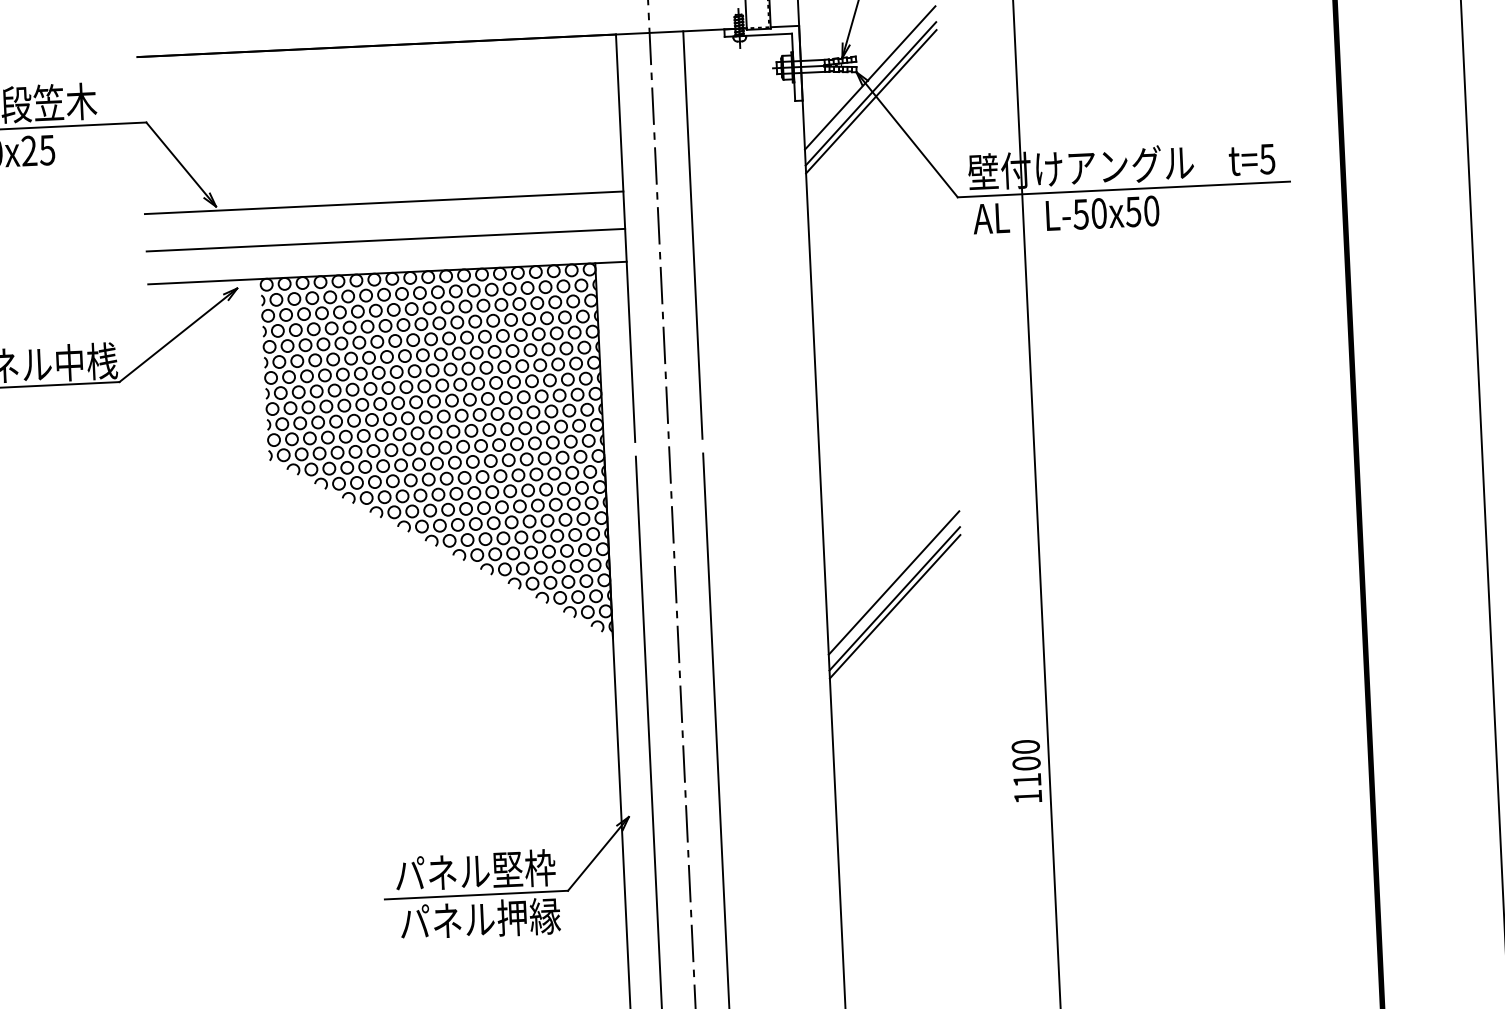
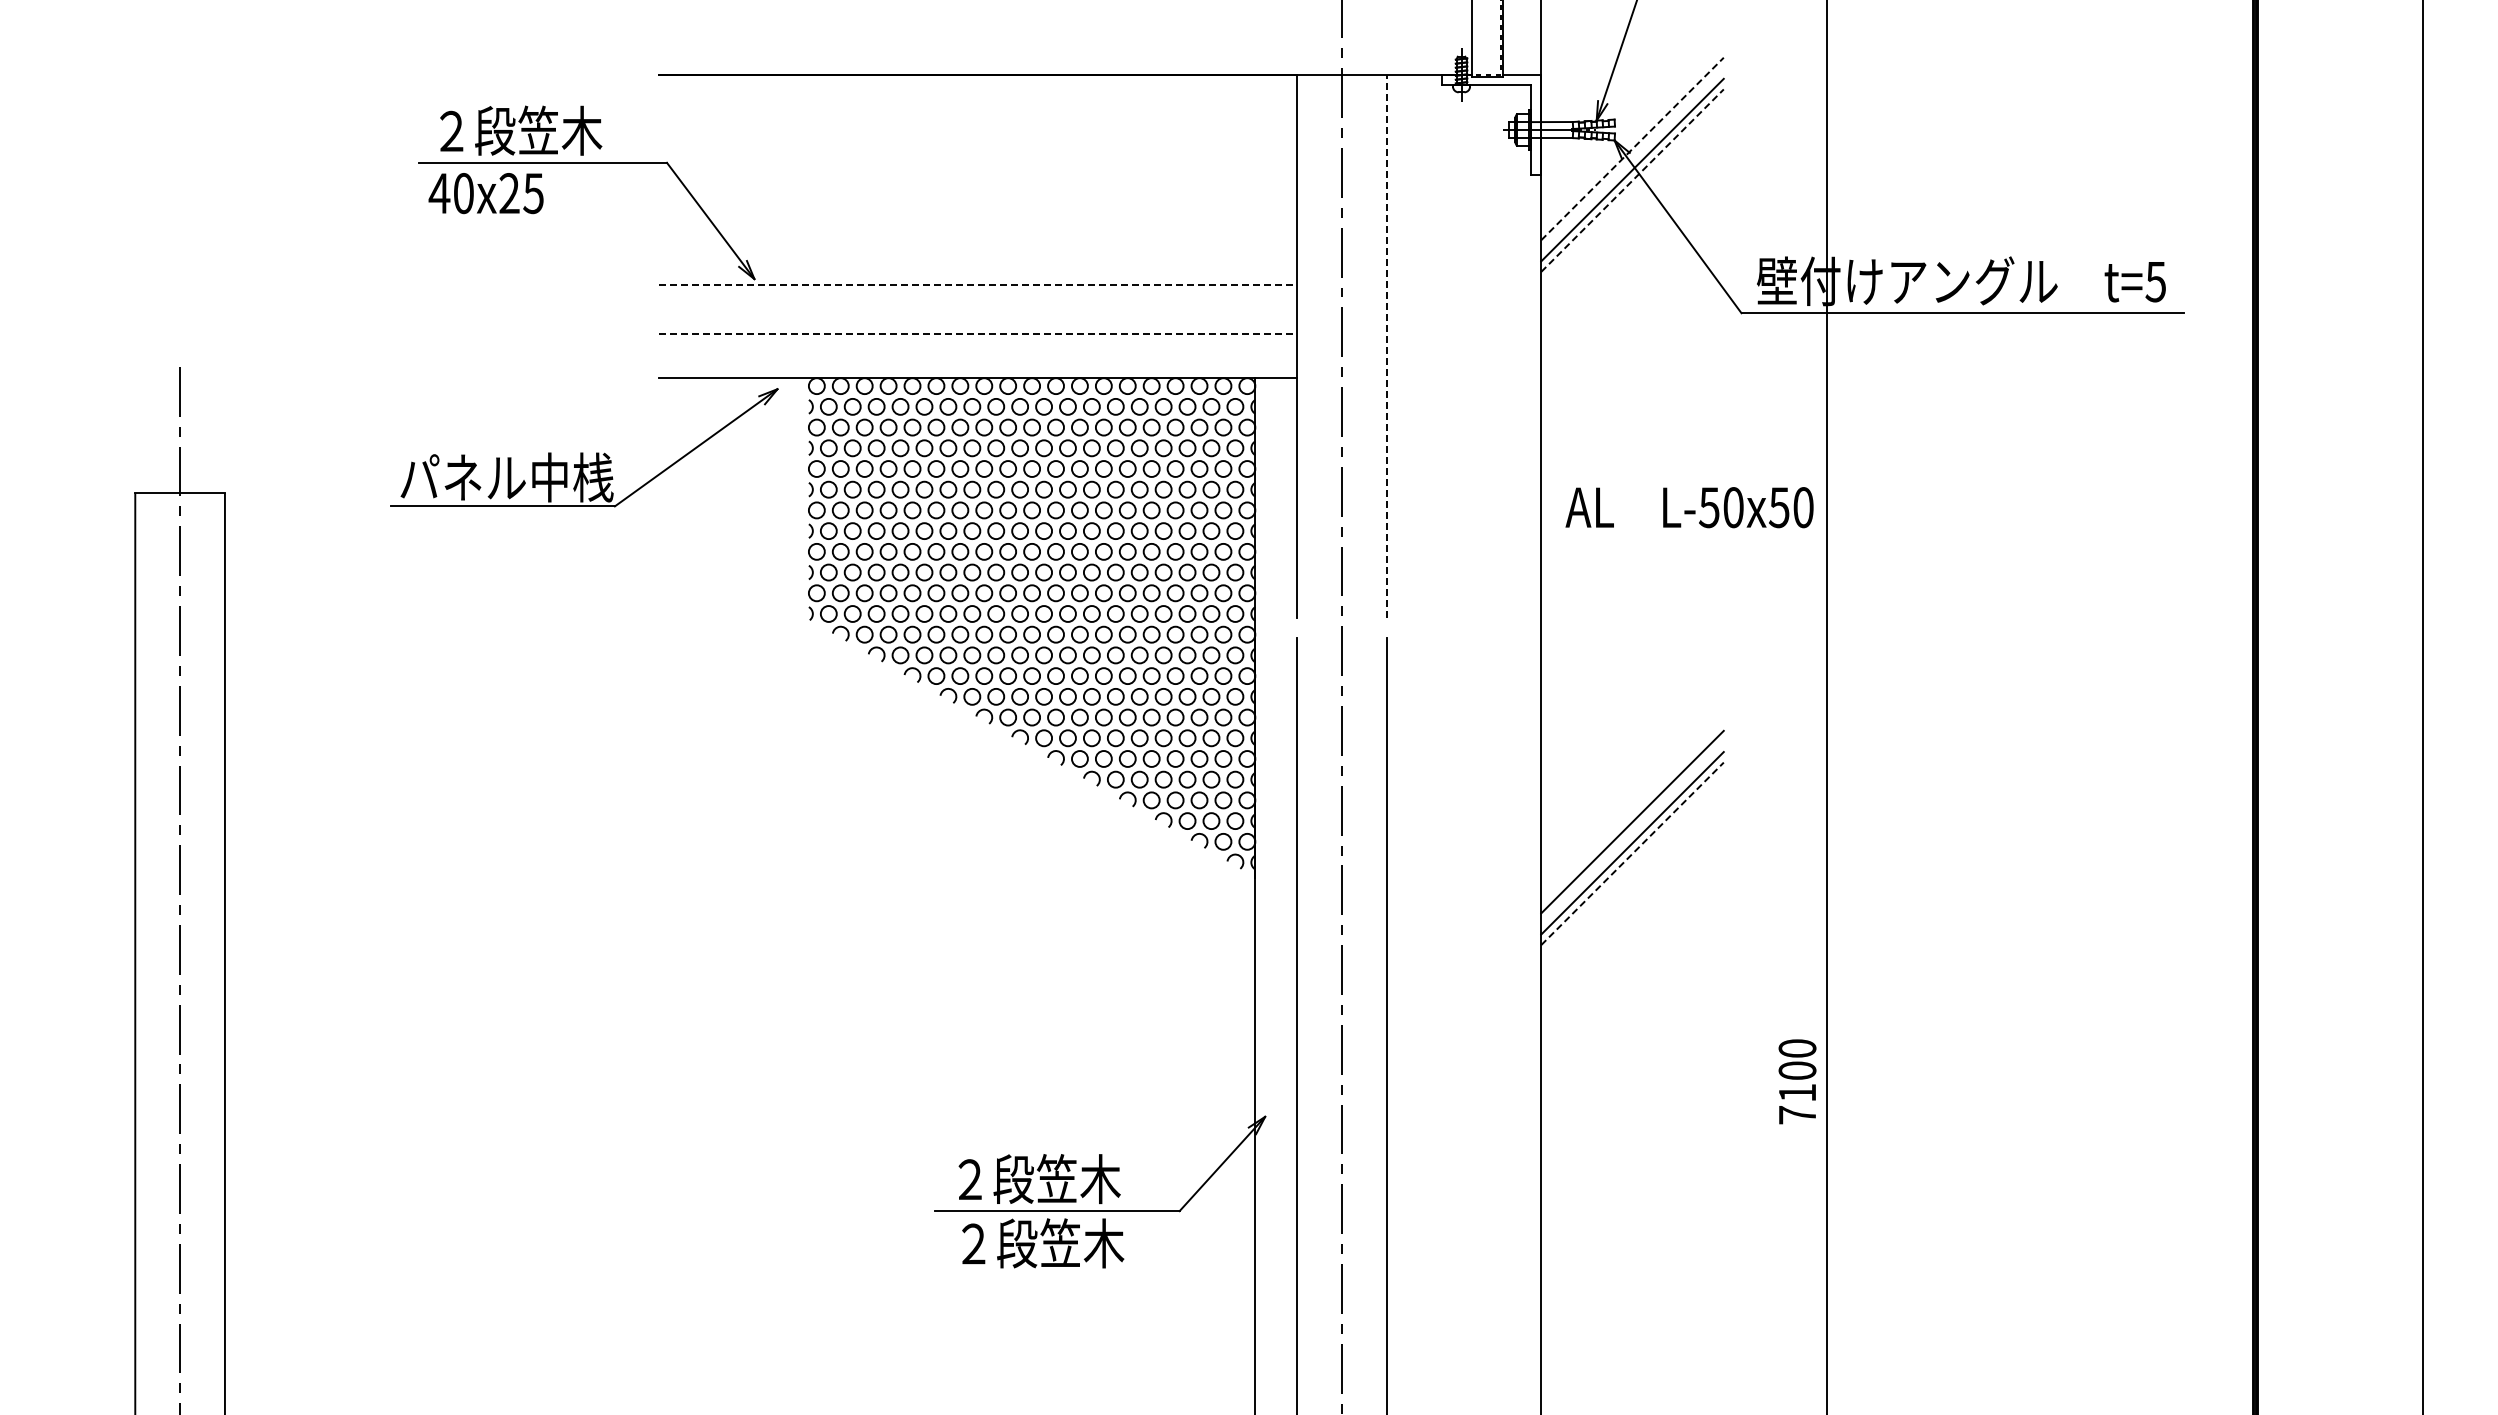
line: (870, 77) -> (1632, 148), solid -> dashed
line: (871, 101) -> (1632, 180), solid -> dashed
line: (384, 202) -> (978, 284), solid -> dashed
text: (1066, 214) -> (1689, 507), moved
line: (692, 234) -> (1386, 346), solid -> dashed
line: (386, 240) -> (978, 334), solid -> dashed
line: (895, 606) -> (1632, 853), solid -> dashed
text: (1028, 797) -> (1797, 1115), 1100 -> 7100
text: (475, 871) -> (1057, 1179), パネル堅枠 -> ２段笠木
text: (480, 919) -> (1061, 1243), パネル押縁 -> ２段笠木

